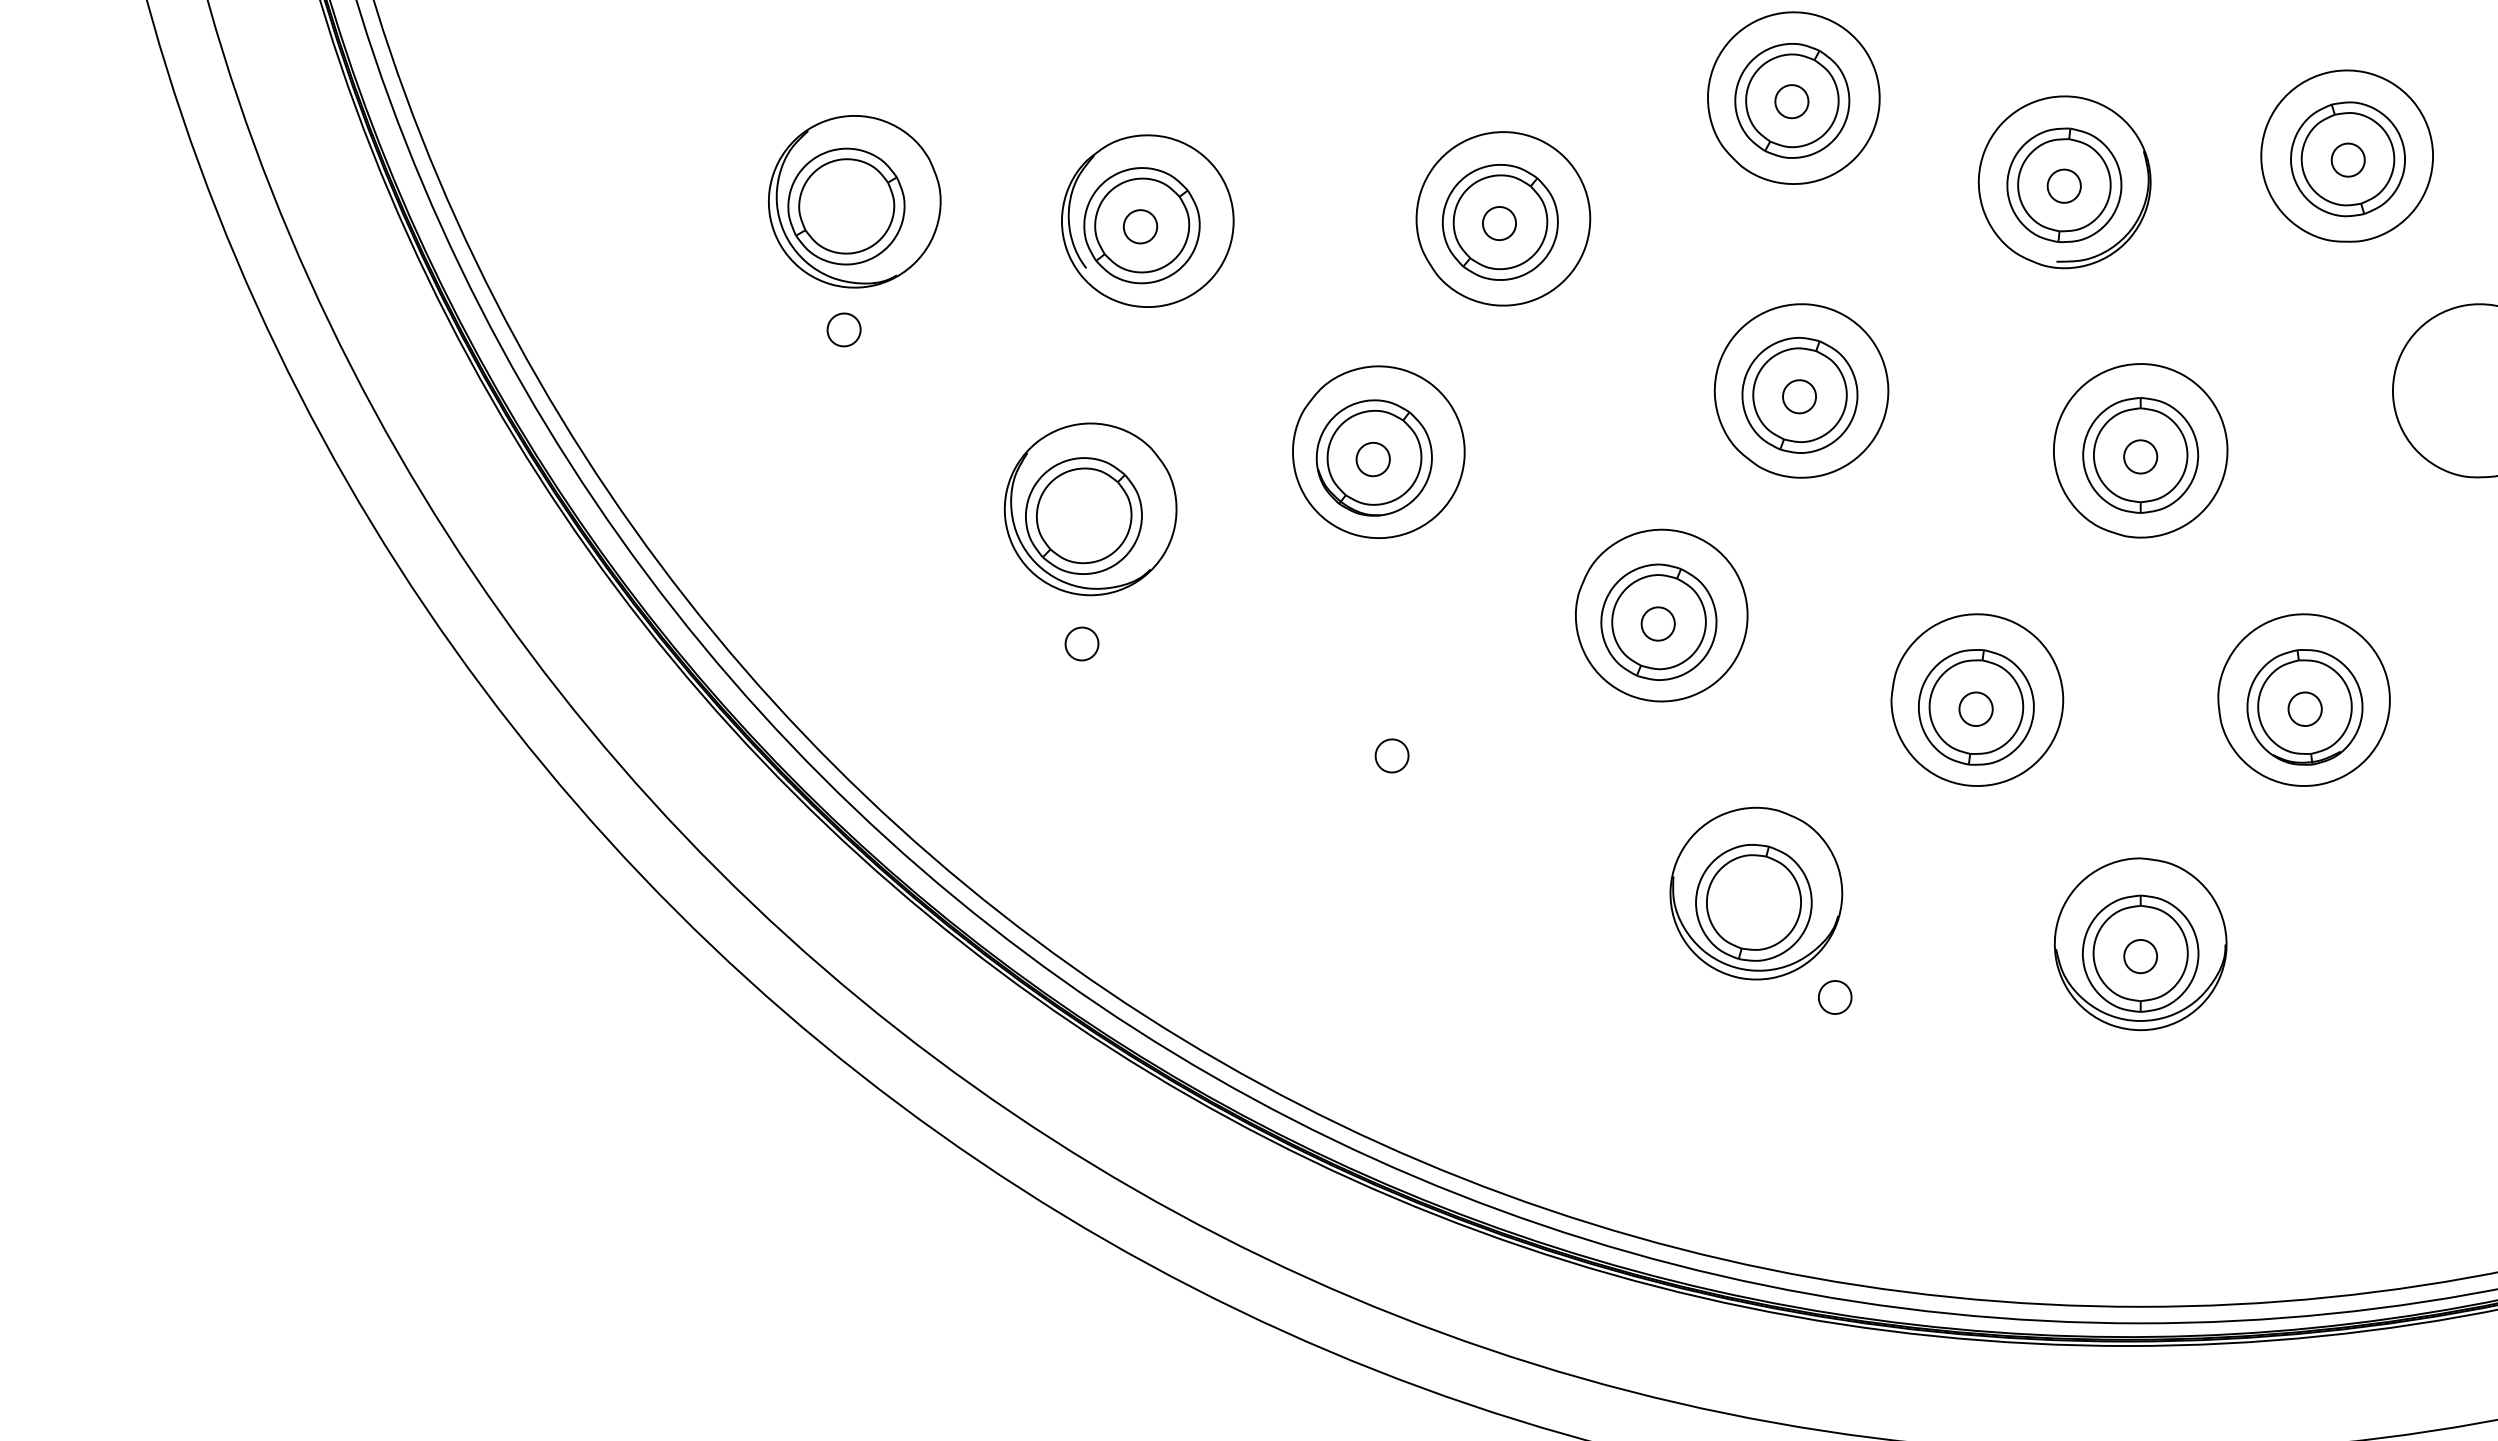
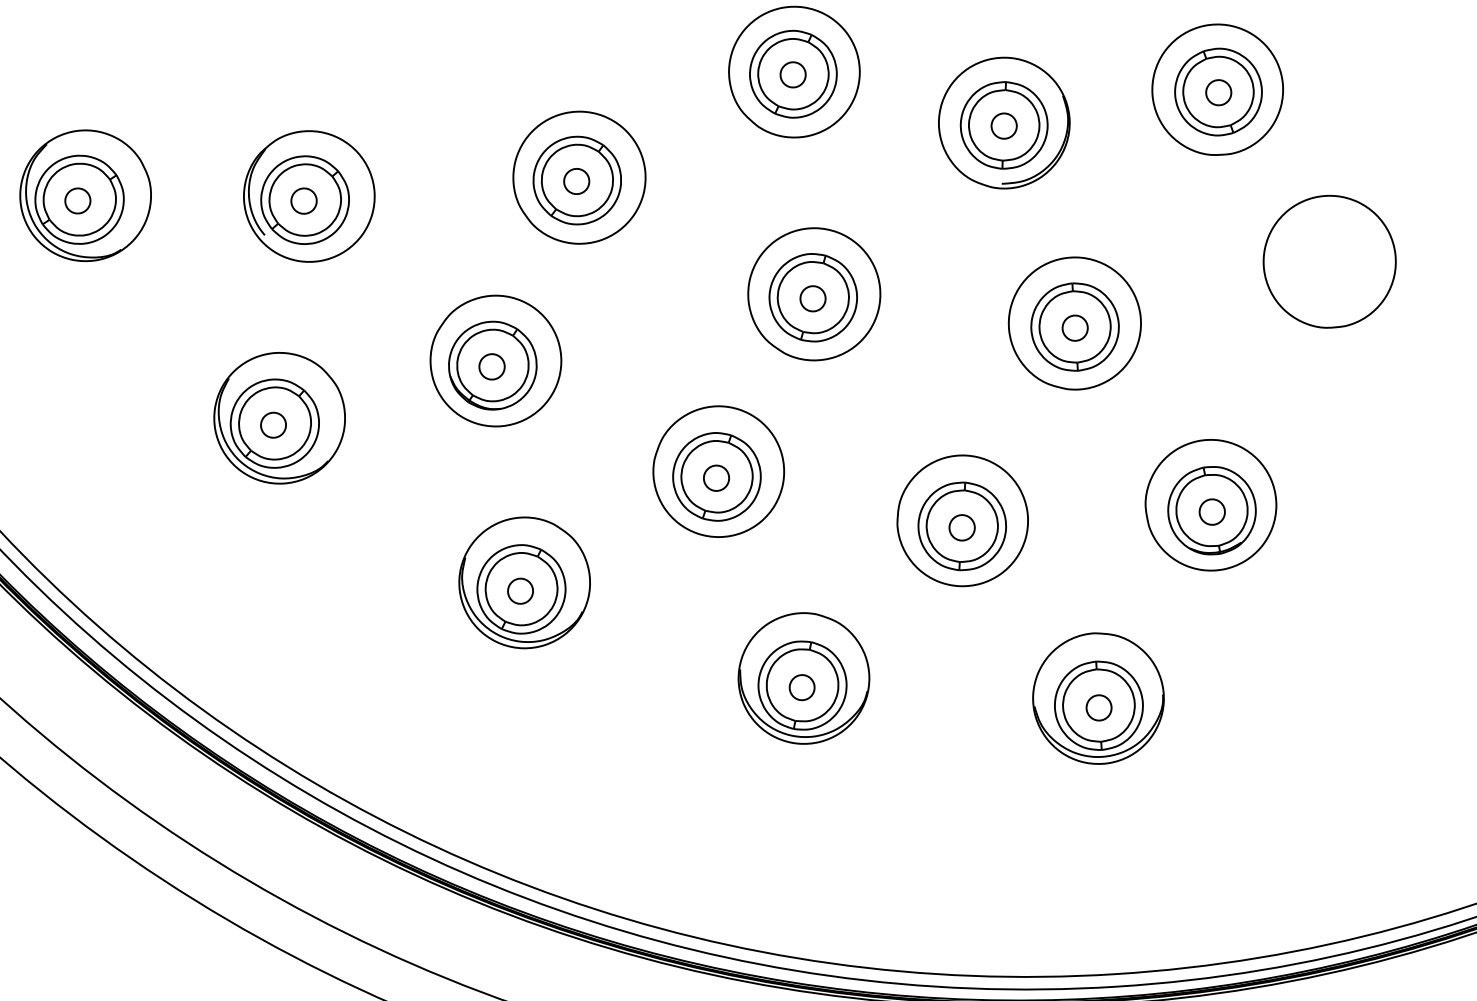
part: (843, 329) -> (77, 200), moved
part: (1081, 643) -> (273, 424), moved
part: (1397, 745) -> (524, 583), added
part: (1835, 997) -> (802, 687), moved

